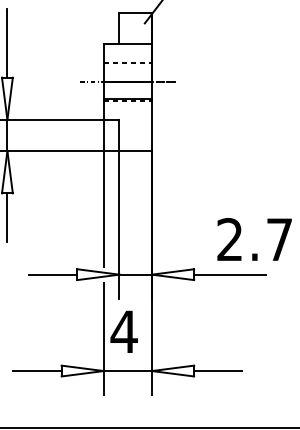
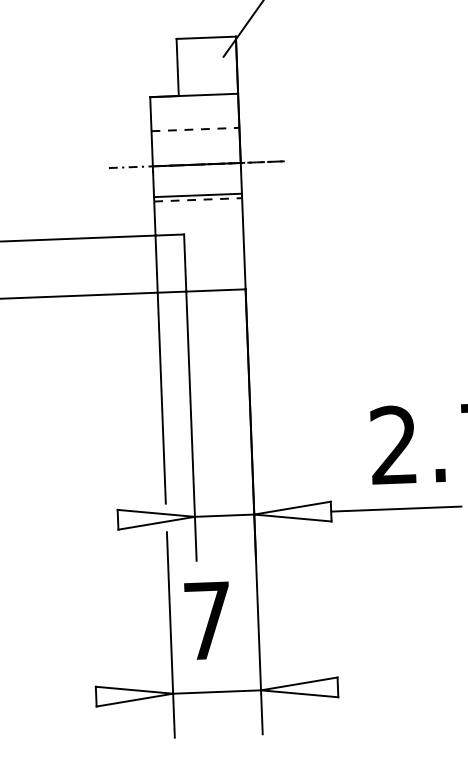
line: (53, 274) -> (74, 521), removed
text: (123, 331) -> (206, 620), 4 -> 7
line: (37, 371) -> (52, 699), removed
line: (218, 371) -> (382, 686), removed

